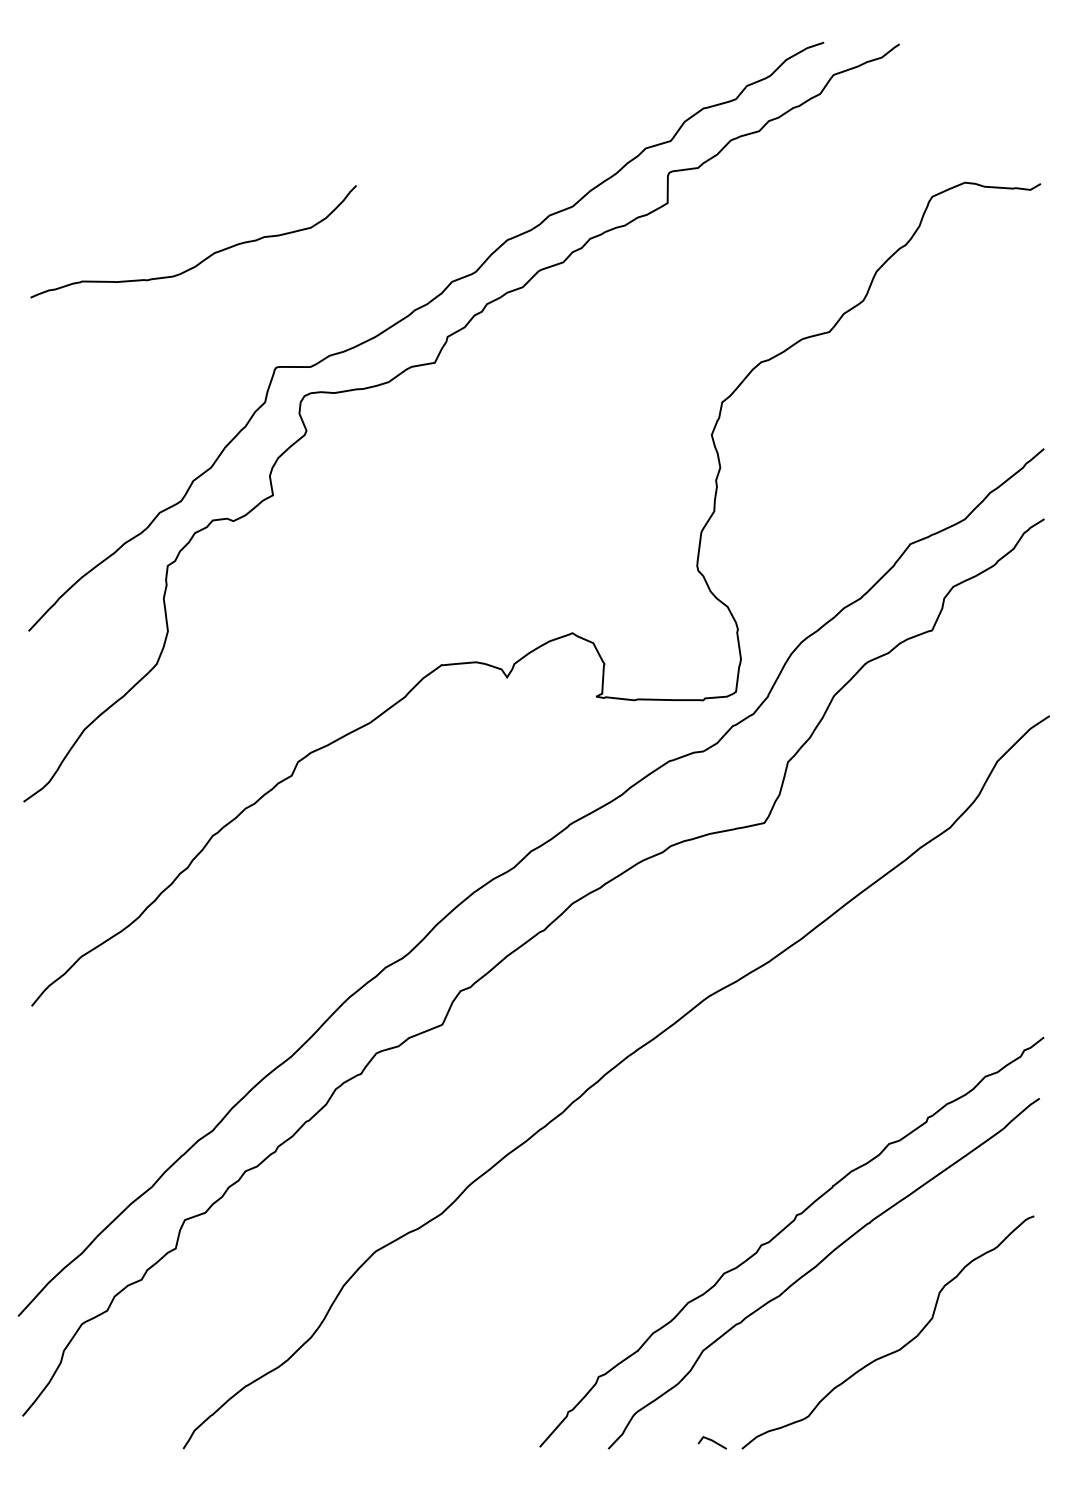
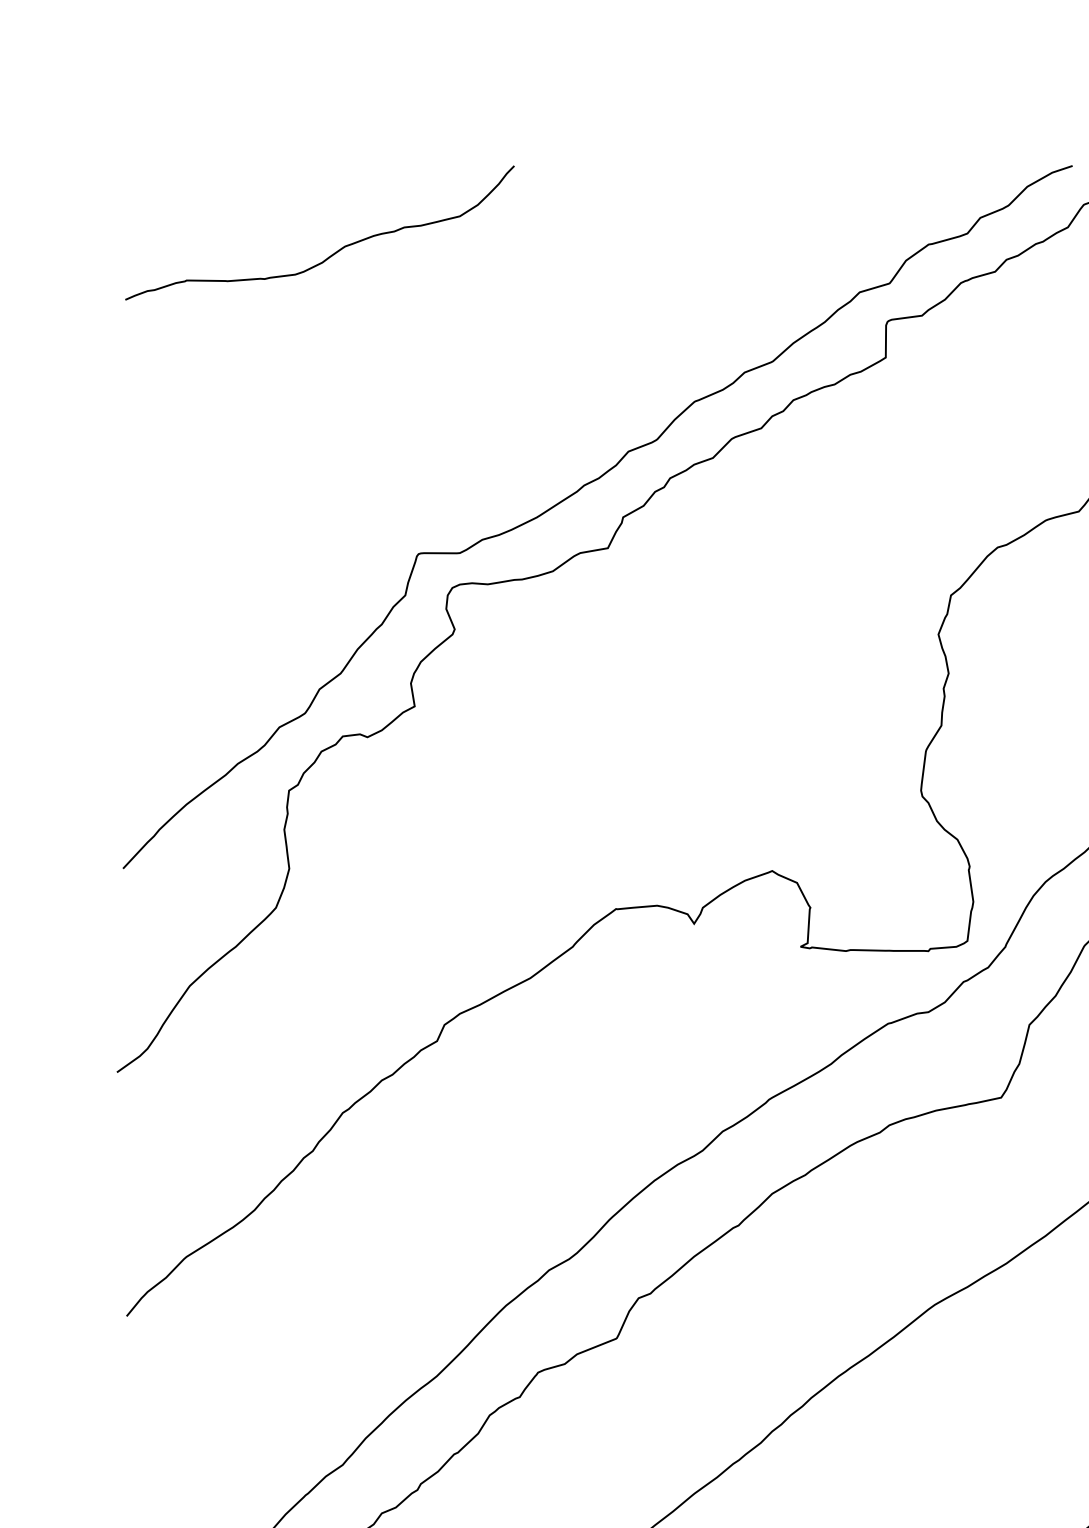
curve: (204, 258) -> (332, 253), moved

